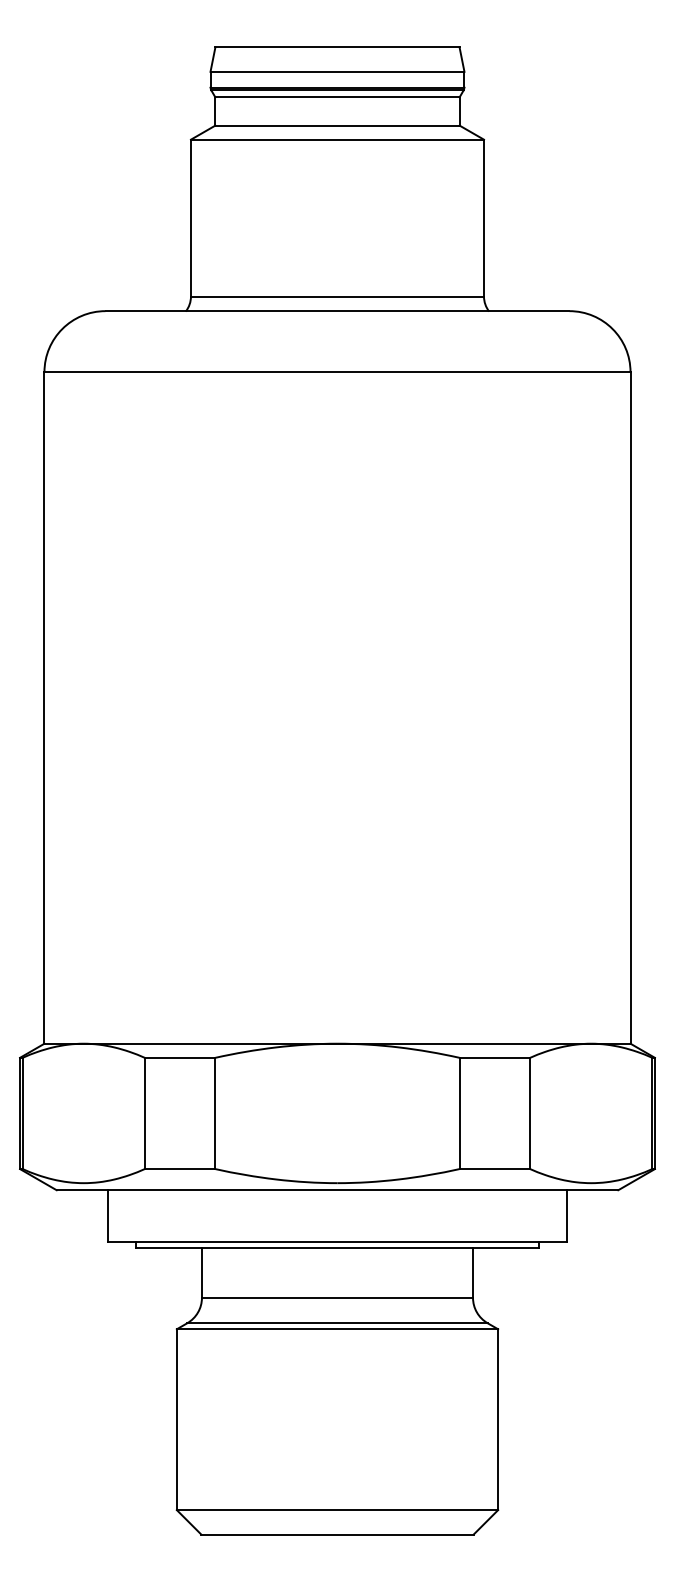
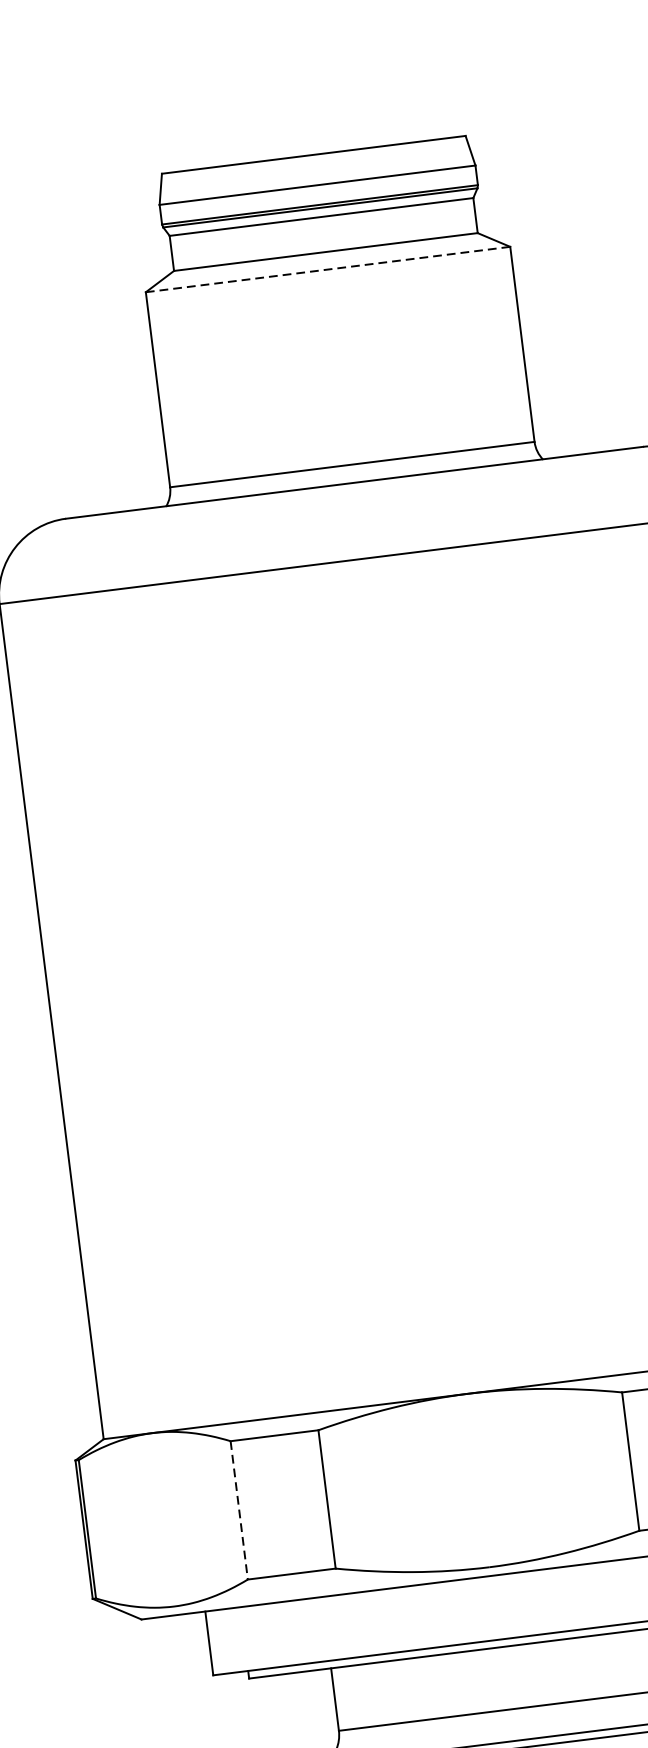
line: (337, 139) -> (328, 269), solid -> dashed
line: (144, 1113) -> (238, 1510), solid -> dashed

